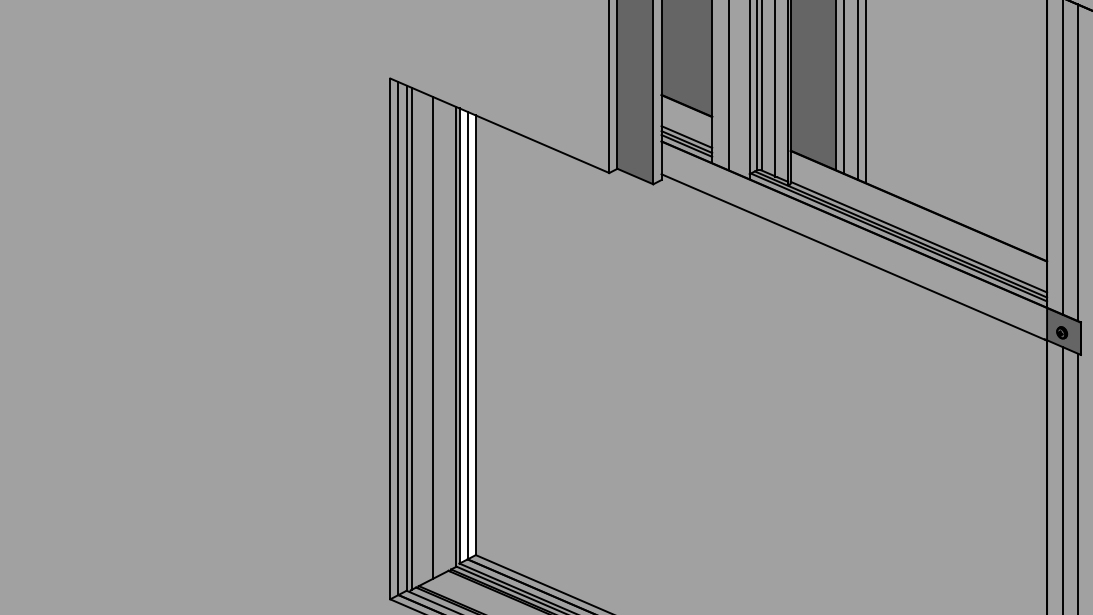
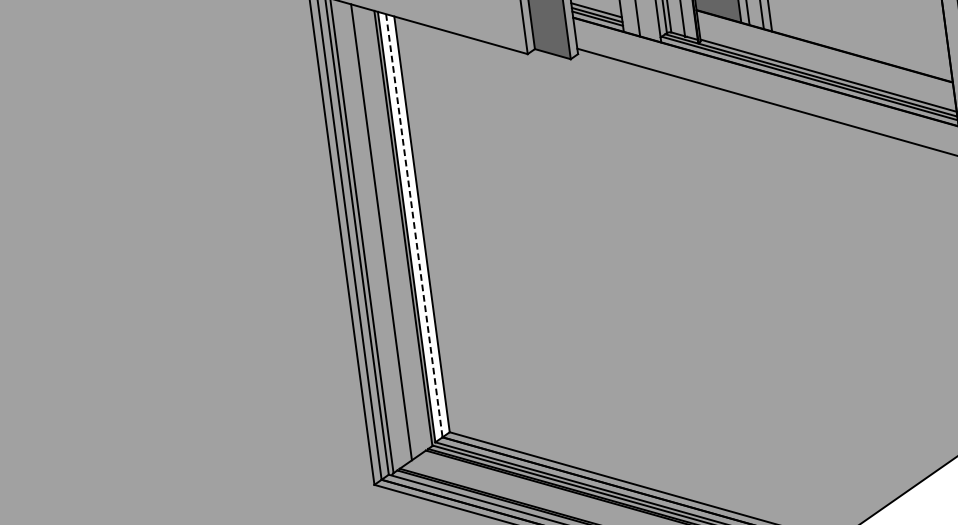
line: (467, 335) -> (414, 225), solid -> dashed

